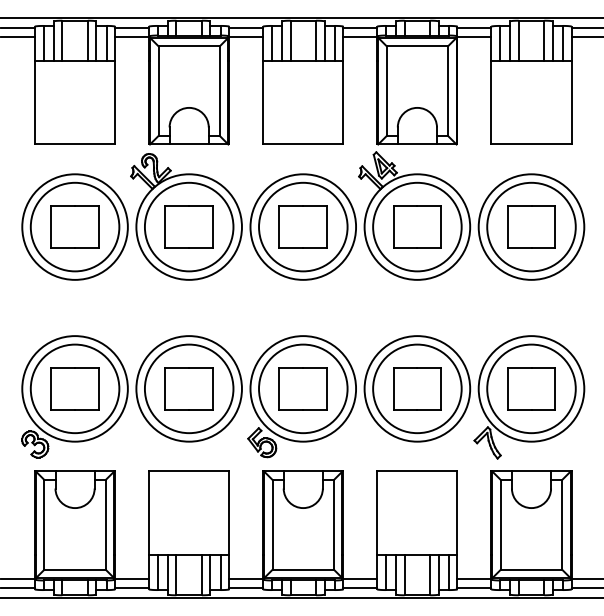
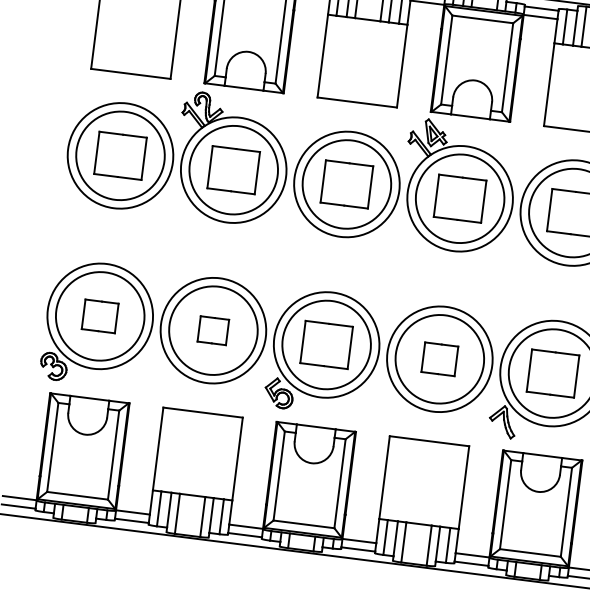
part: (74, 388) -> (99, 315), size x0.7
part: (188, 388) -> (212, 330), size x0.6
part: (417, 388) -> (440, 358), size x0.7

